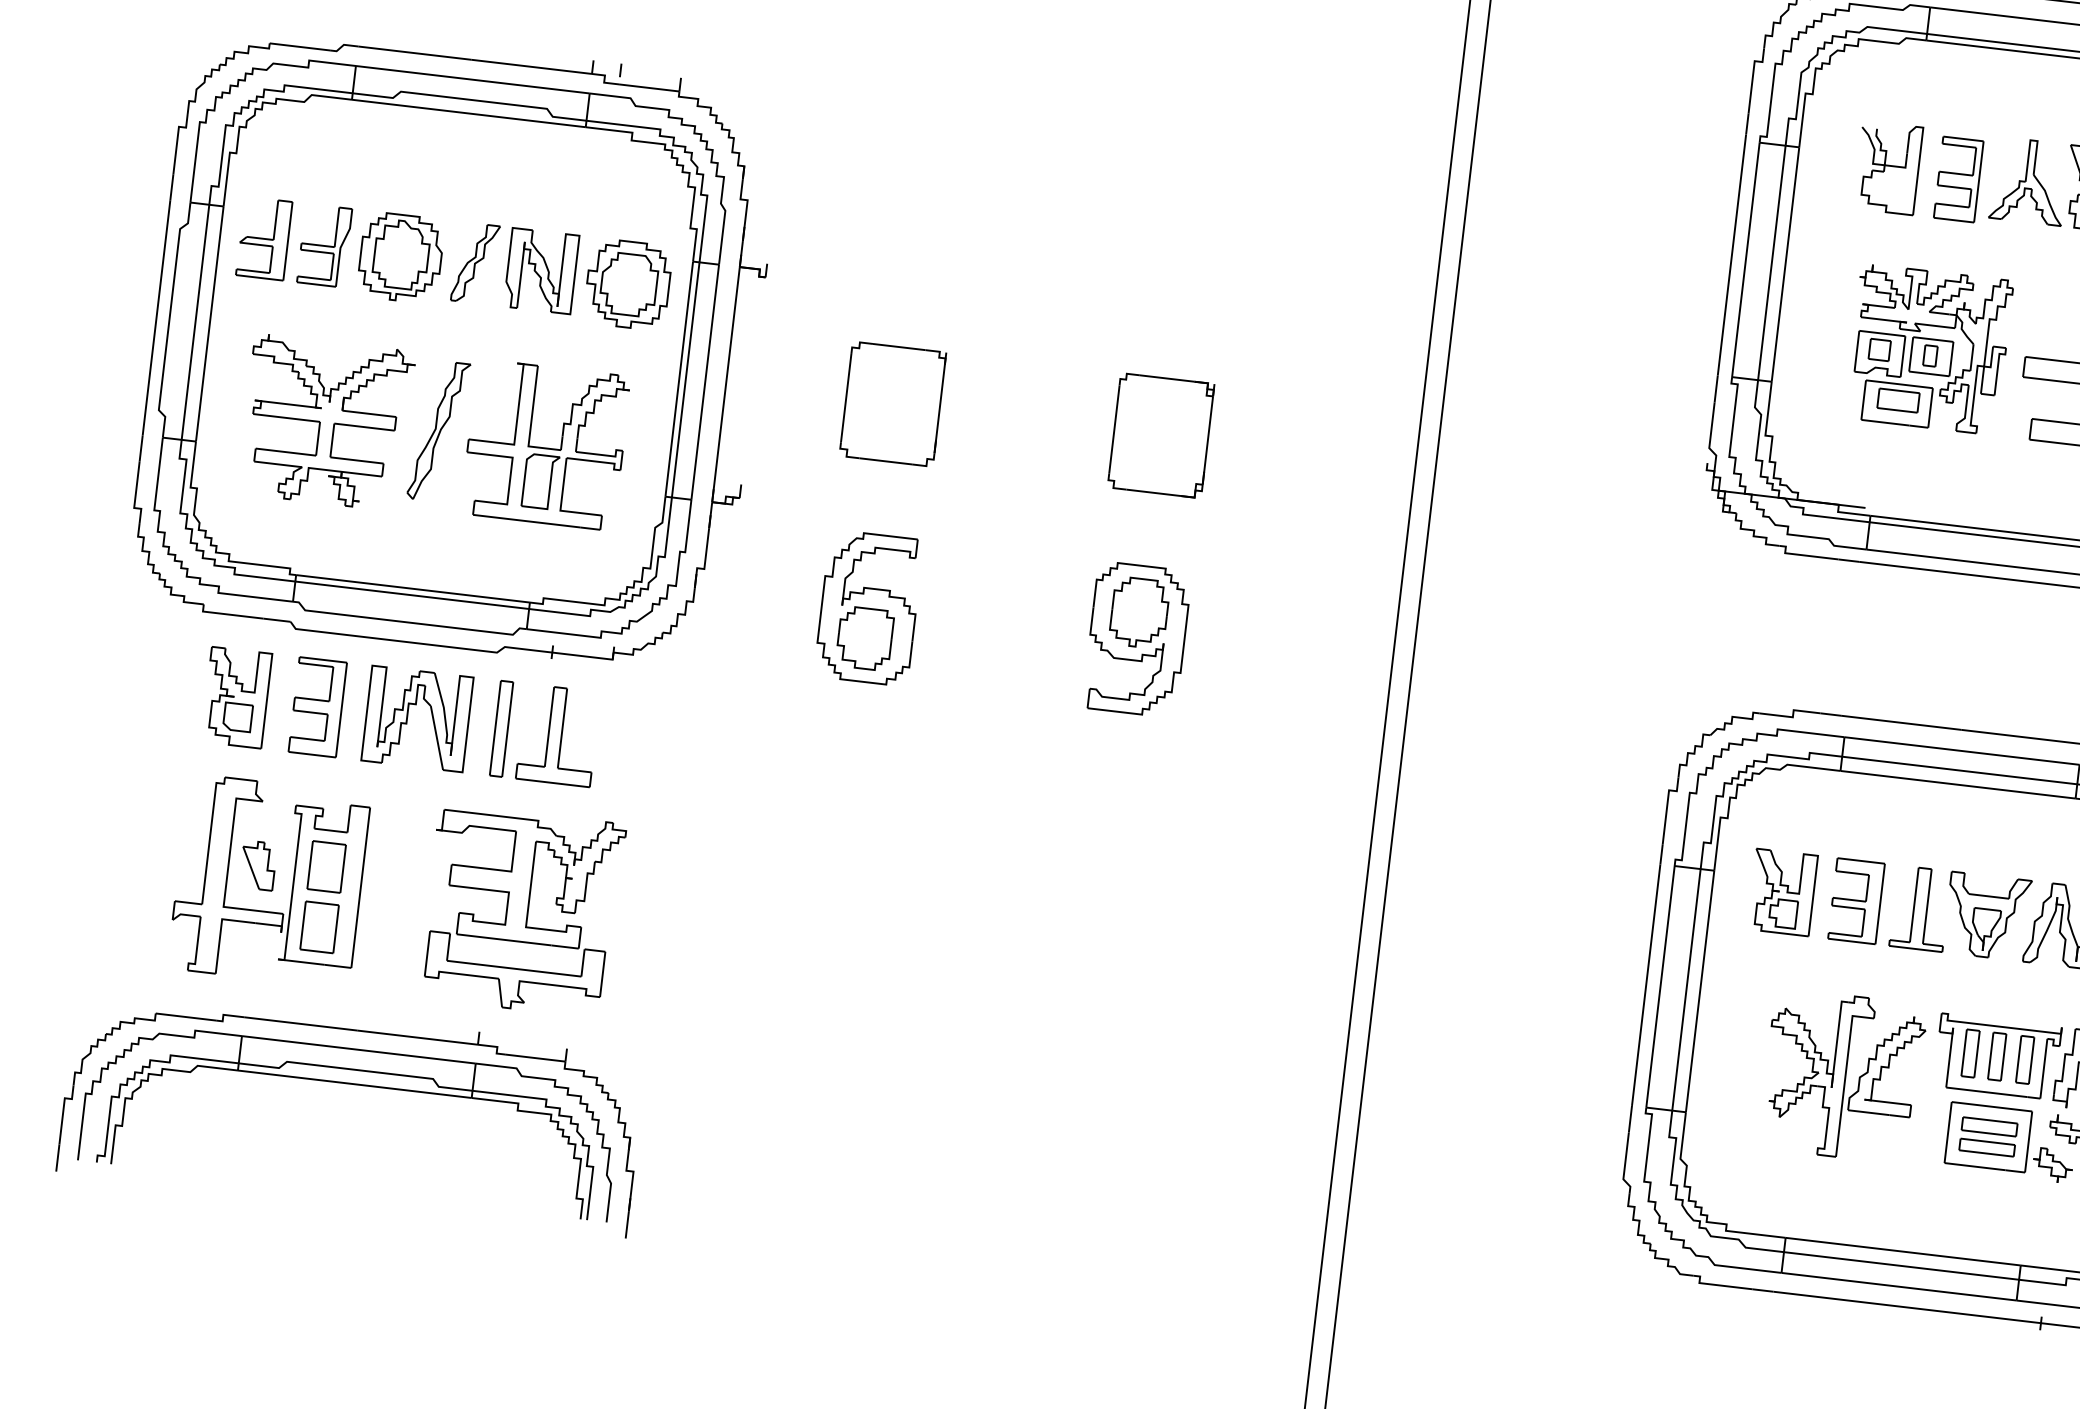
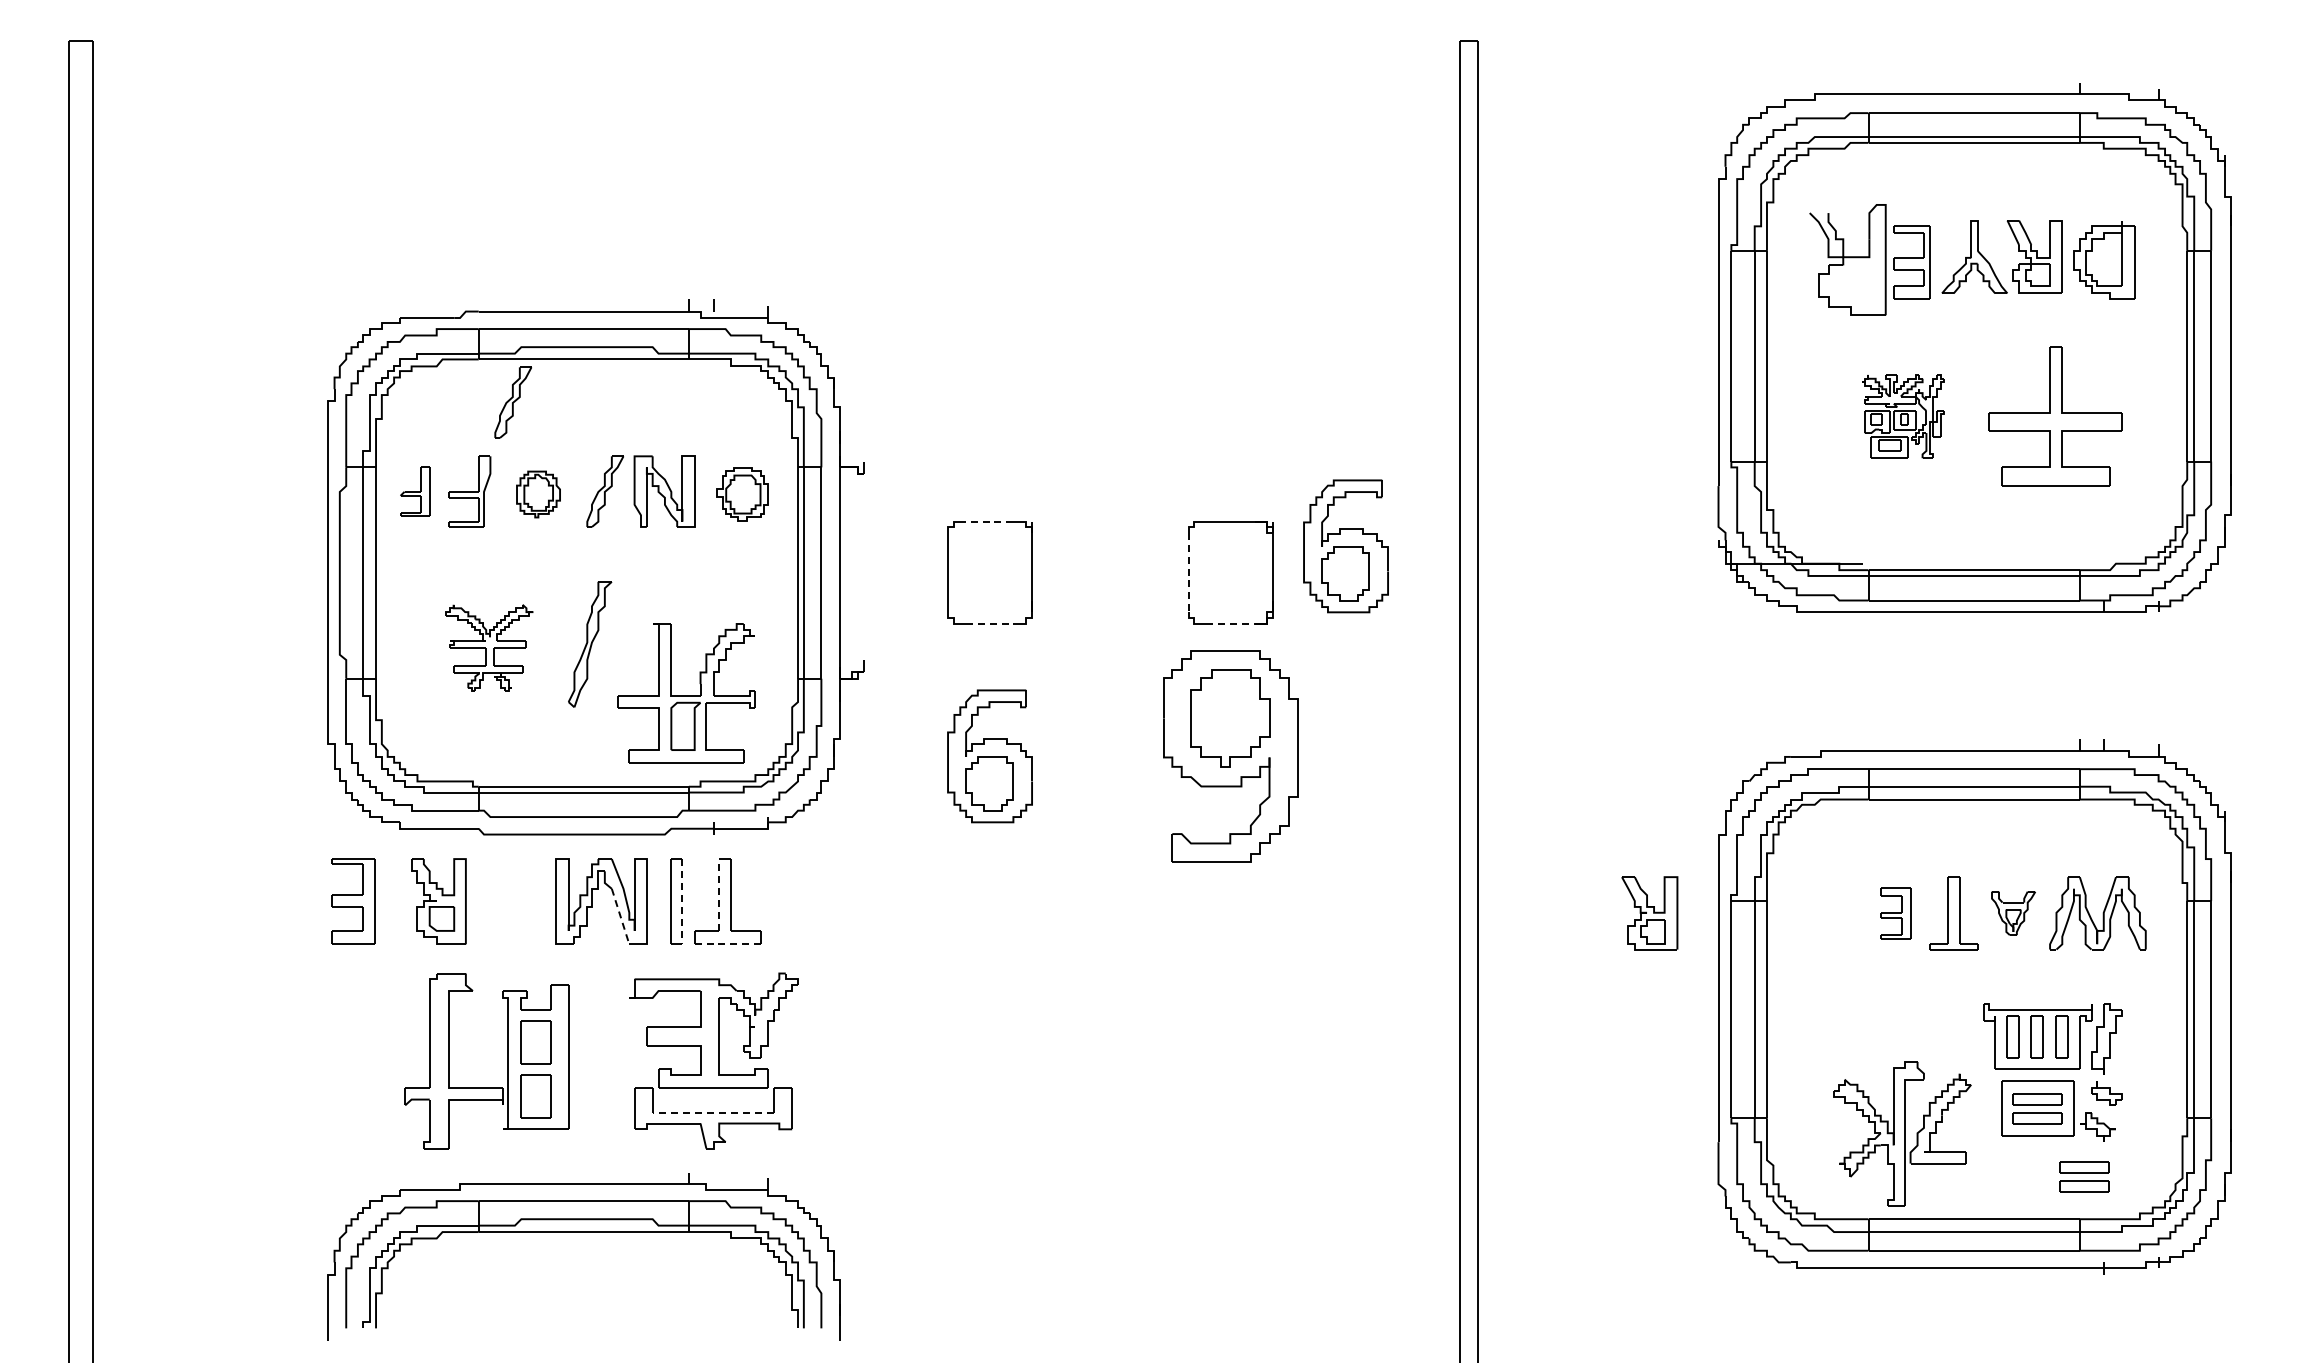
part: (383, 152) -> (512, 402), added
part: (1887, 167) -> (1847, 259), size x1.4
part: (264, 238) -> (415, 491), size x0.7
part: (400, 257) -> (538, 494), size x0.6
part: (627, 284) -> (742, 494), size x0.7
line: (899, 346) -> (989, 521), solid -> dashed
part: (1928, 349) -> (1902, 416), size x0.6
part: (326, 421) -> (489, 647), size x0.6
part: (1291, 421) -> (1345, 546), added
line: (1114, 429) -> (1189, 572), solid -> dashed
part: (545, 445) -> (686, 693), moved
line: (885, 461) -> (989, 624), solid -> dashed
line: (1153, 492) -> (1230, 624), solid -> dashed
part: (1136, 638) -> (1230, 755), size x1.6
part: (317, 707) -> (353, 901), moved
line: (549, 726) -> (719, 894), solid -> dashed
line: (507, 729) -> (682, 901), solid -> dashed
line: (436, 739) -> (620, 917), solid -> dashed
line: (552, 783) -> (727, 944), solid -> dashed
part: (257, 864) -> (474, 1047), removed
part: (1782, 892) -> (1649, 913), moved
part: (1856, 901) -> (1896, 913), size x0.7
part: (1986, 916) -> (2013, 913), size x0.6
line: (513, 969) -> (712, 1113), solid -> dashed
part: (1843, 1075) -> (1902, 1133), moved
part: (2031, 1218) -> (2084, 1176), added

